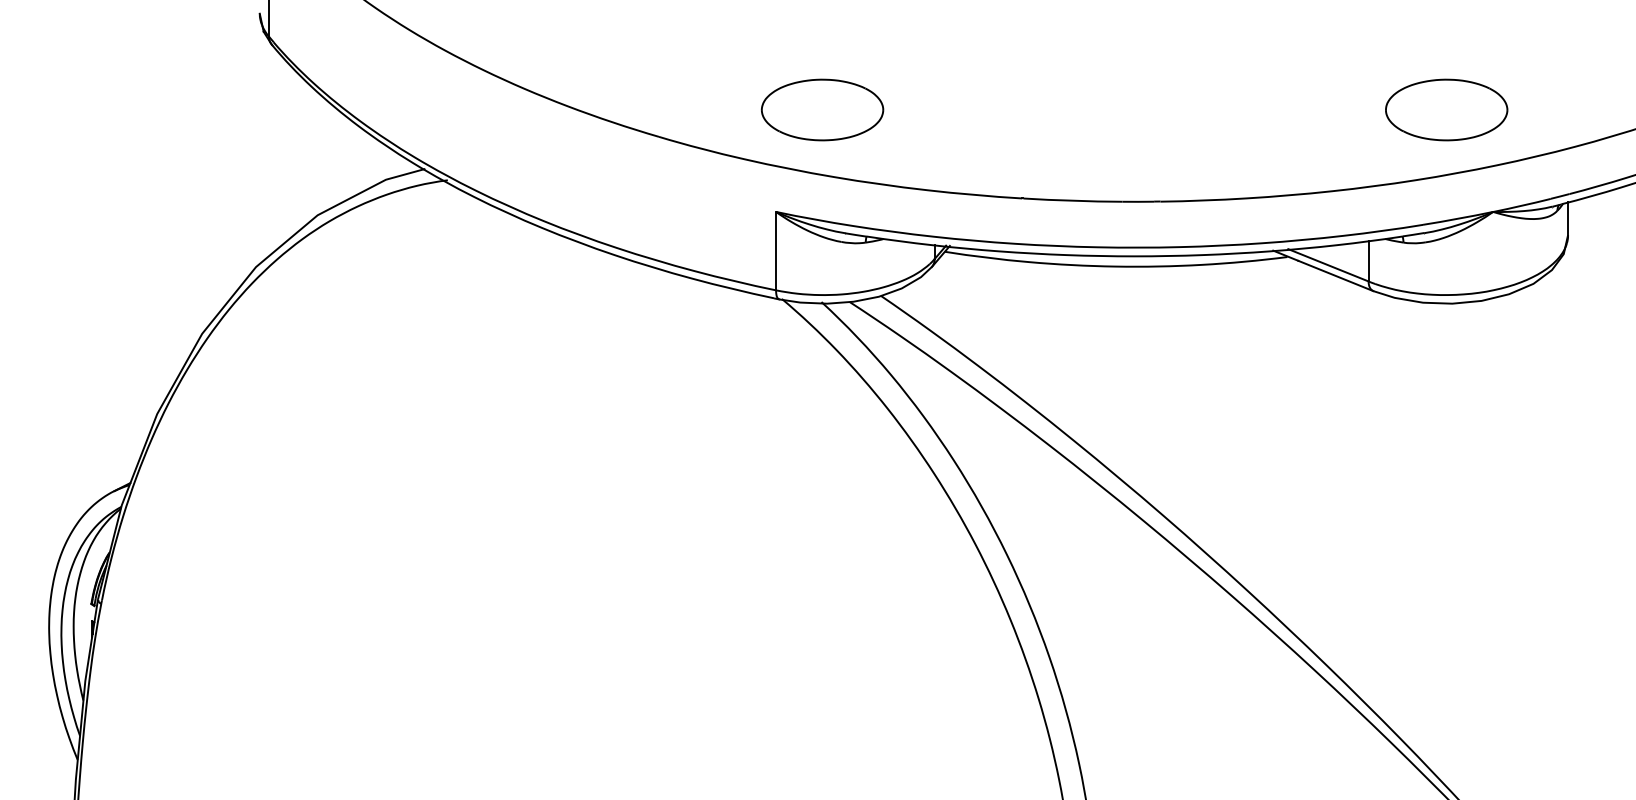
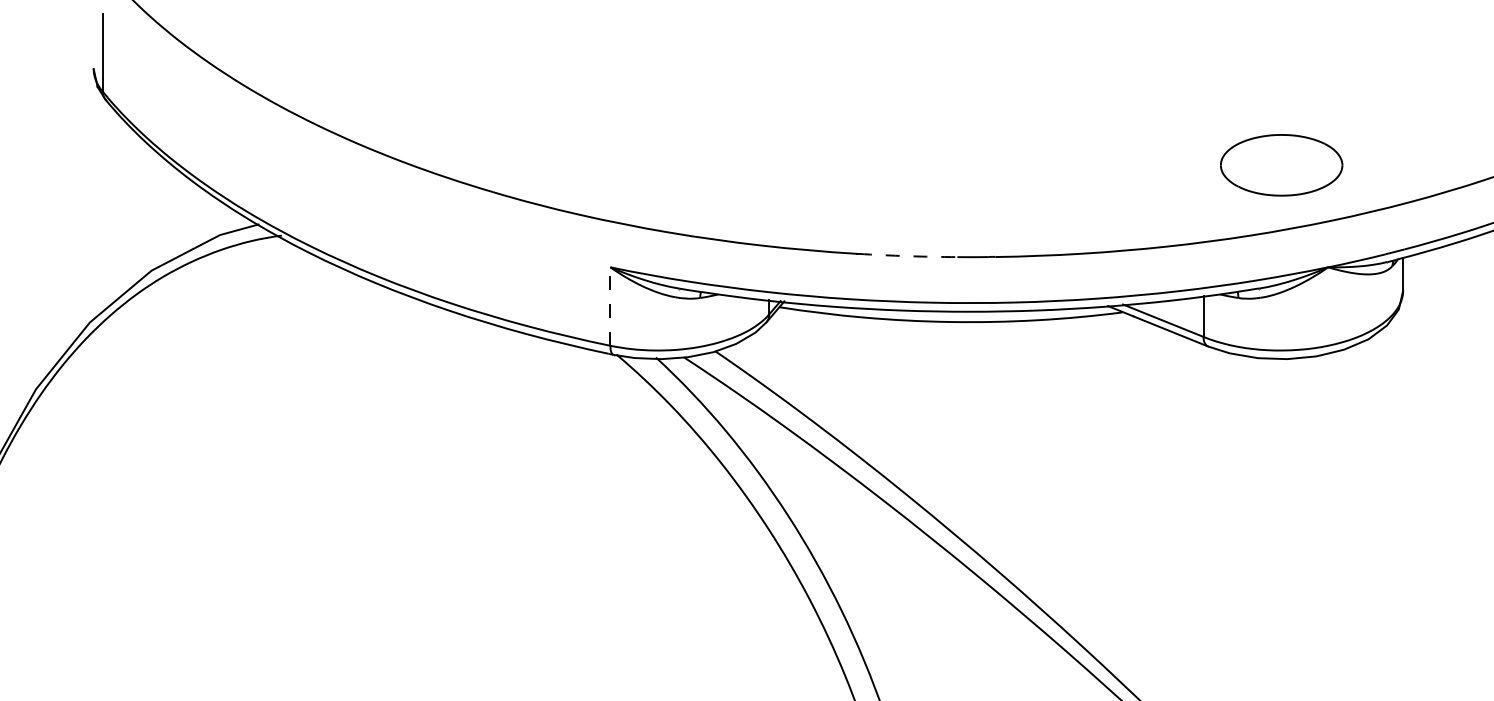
part: (822, 109) -> (656, 164), removed
arc: (1072, 200) -> (907, 255), solid -> dashed
line: (776, 250) -> (610, 305), solid -> dashed

